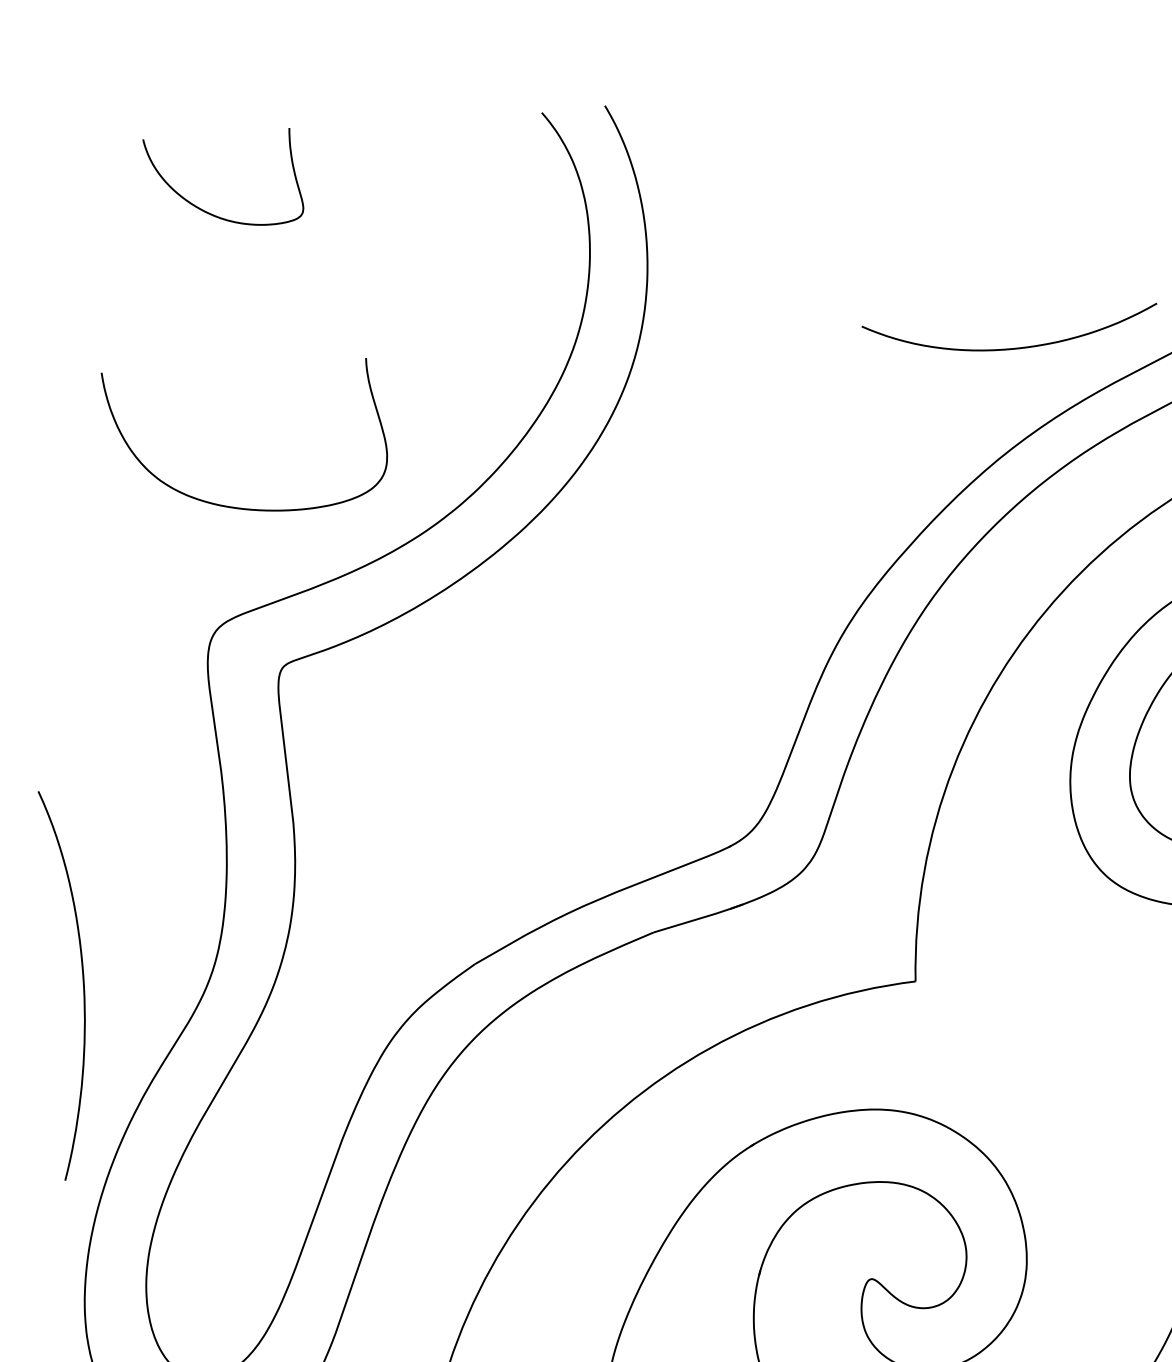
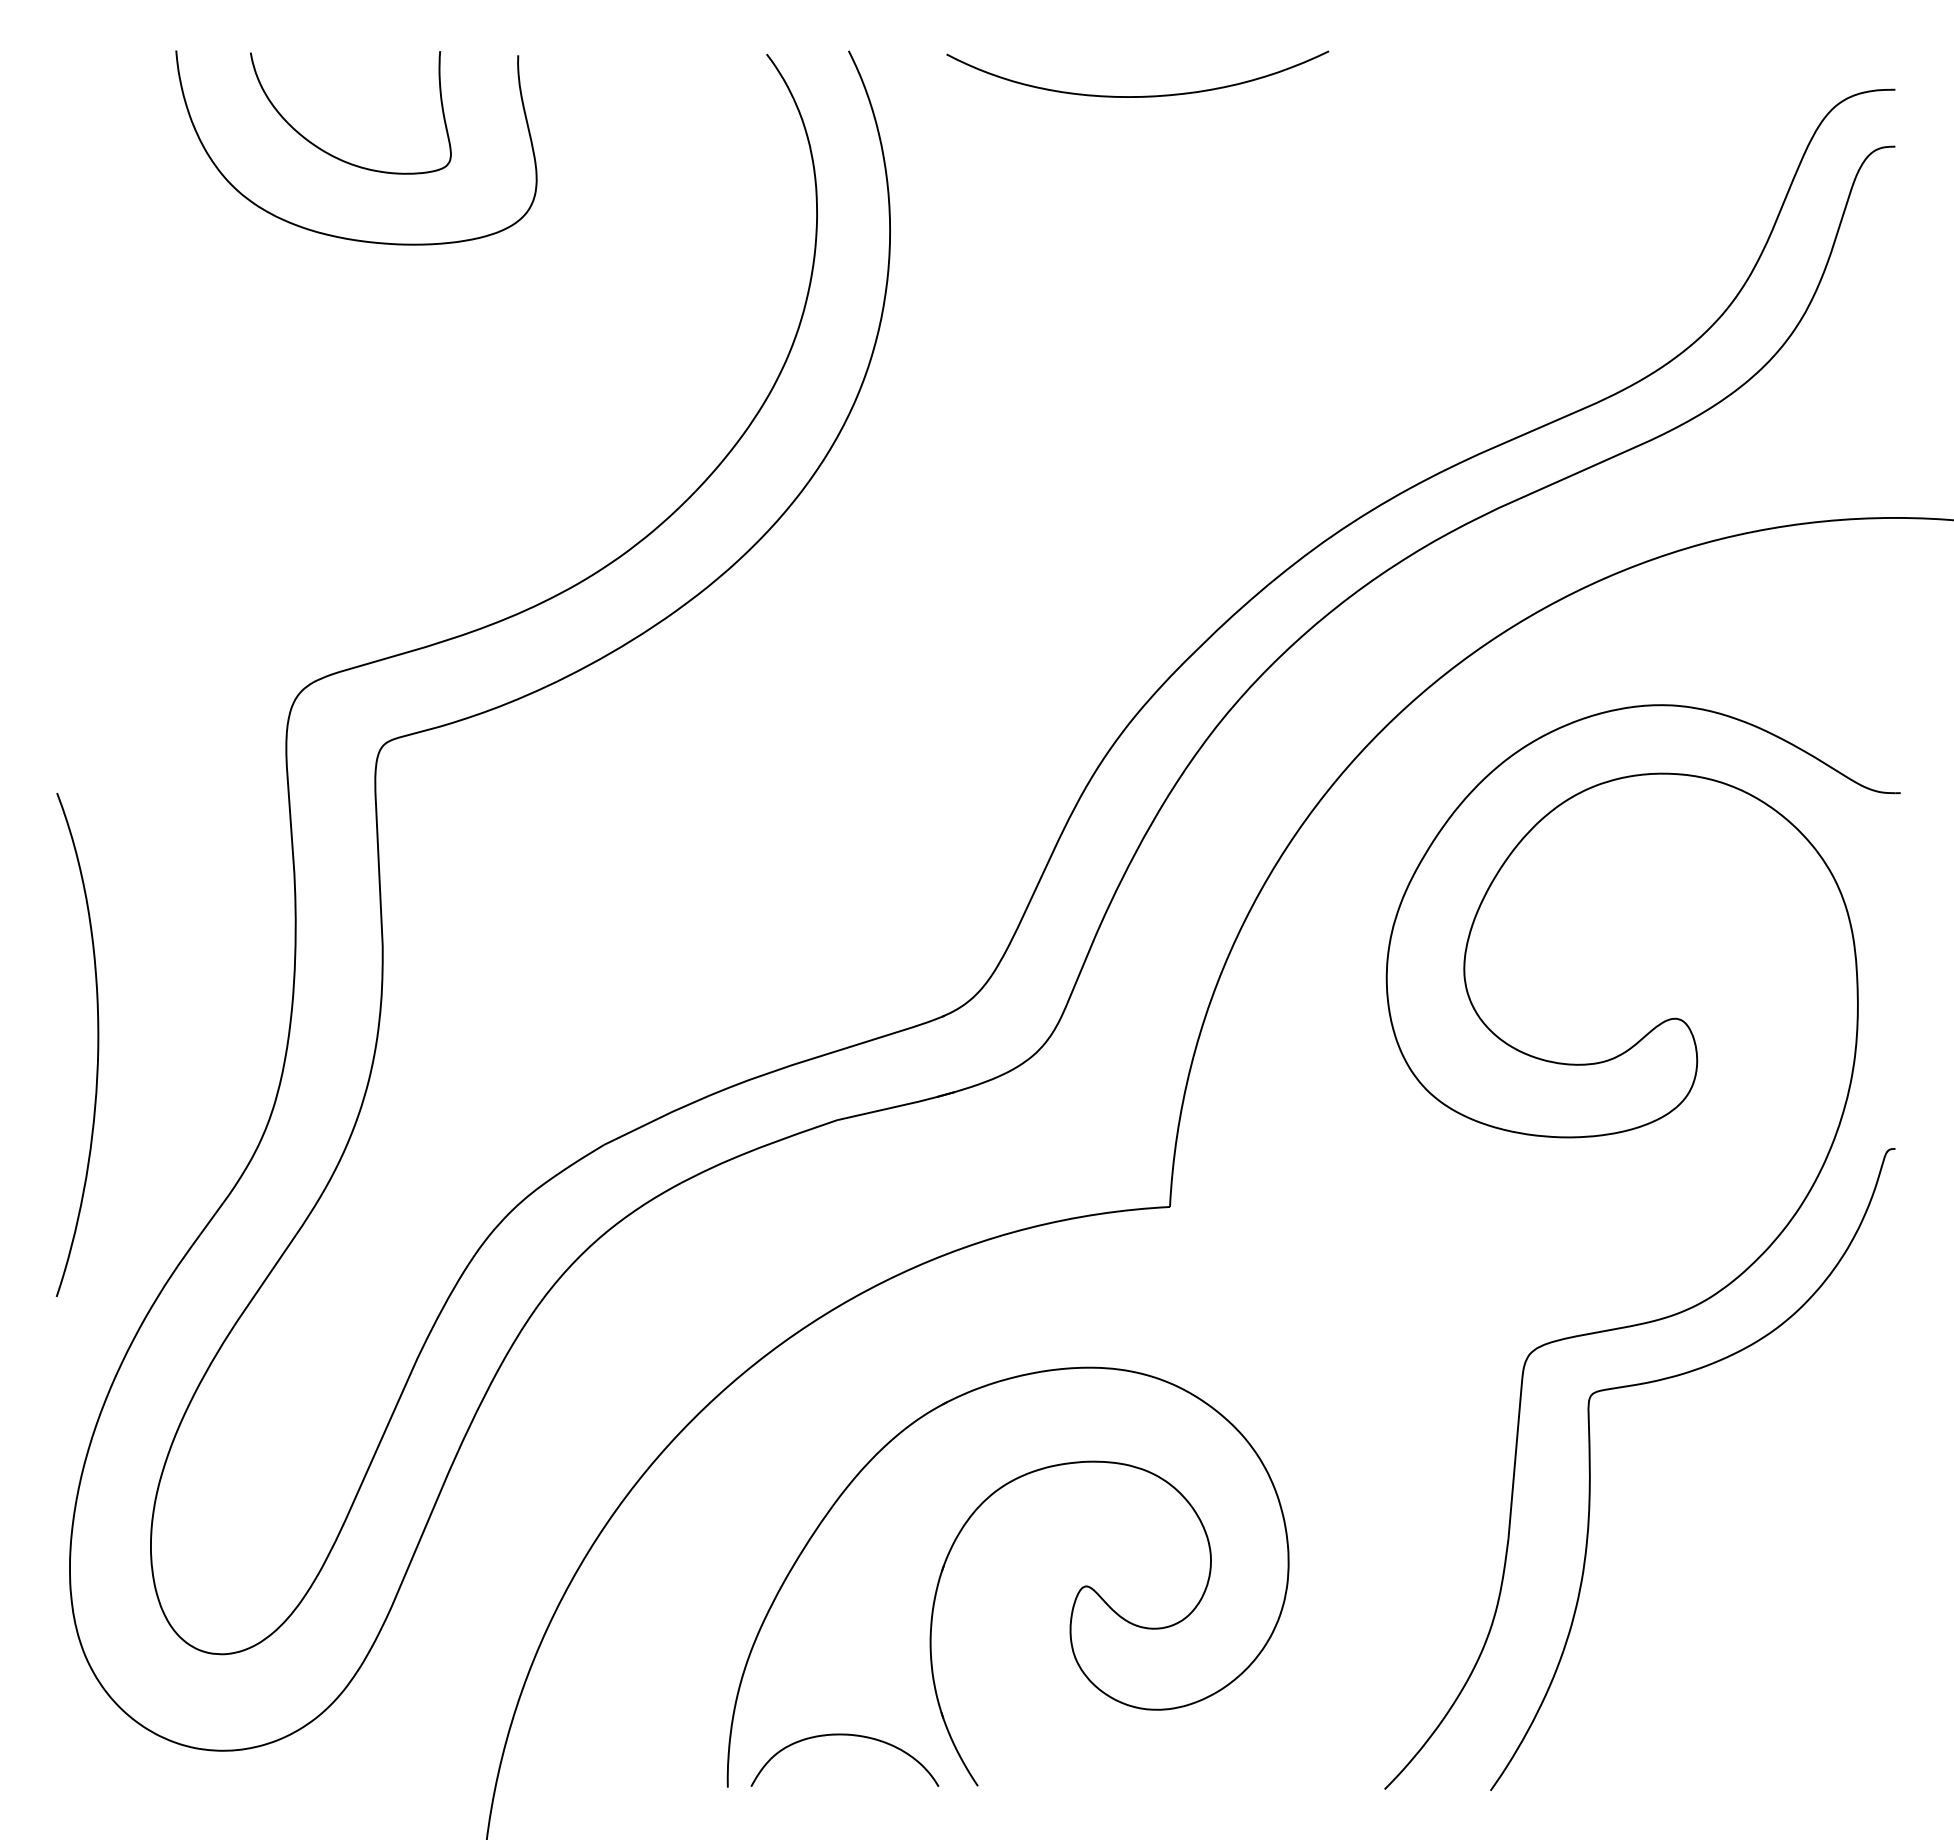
curve: (1011, 348) -> (1137, 96), moved
curve: (235, 507) -> (336, 235), moved
curve: (83, 983) -> (97, 1044), moved

